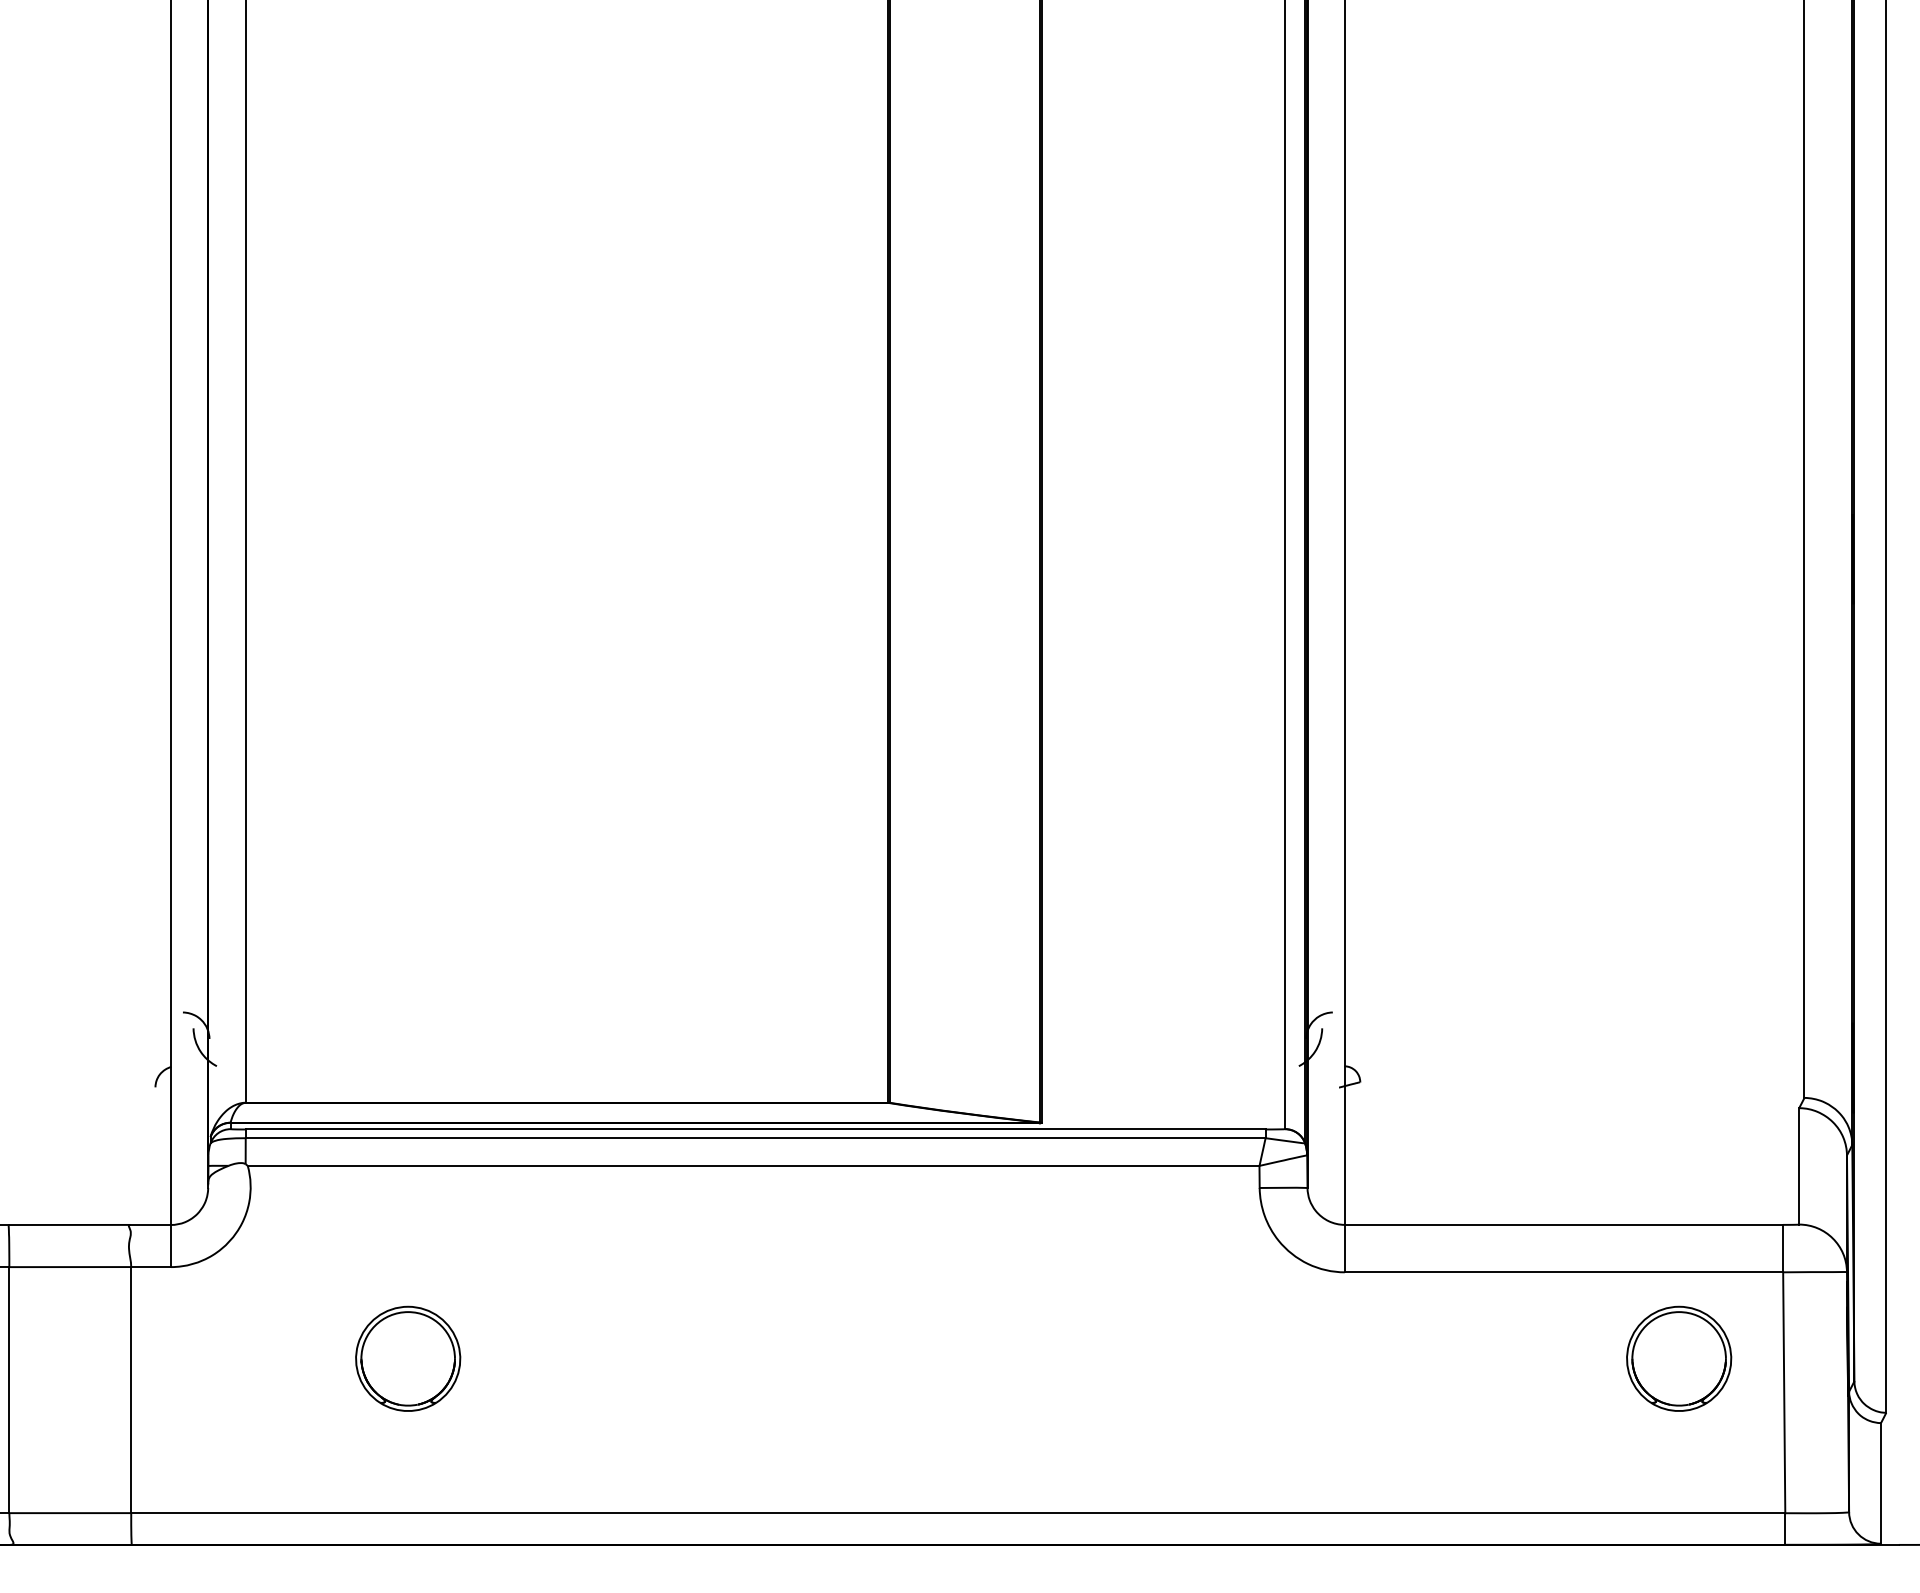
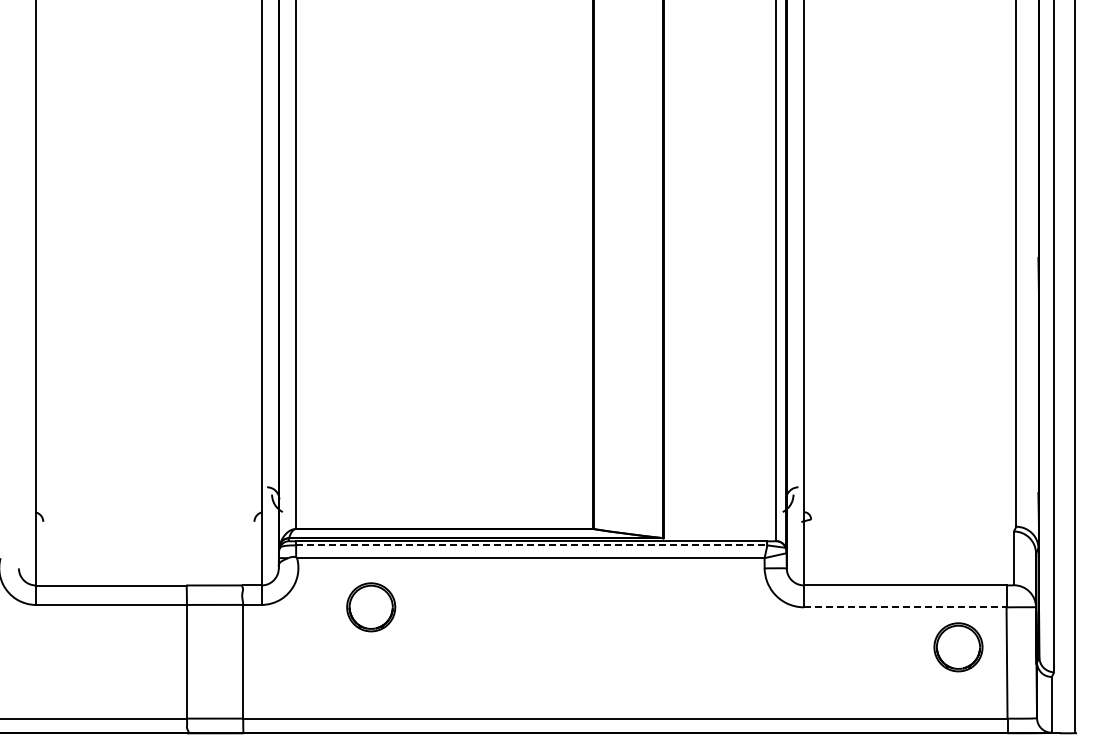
line: (755, 1138) -> (531, 545), solid -> dashed
line: (1564, 1272) -> (905, 607), solid -> dashed
part: (408, 1359) -> (371, 607), moved

